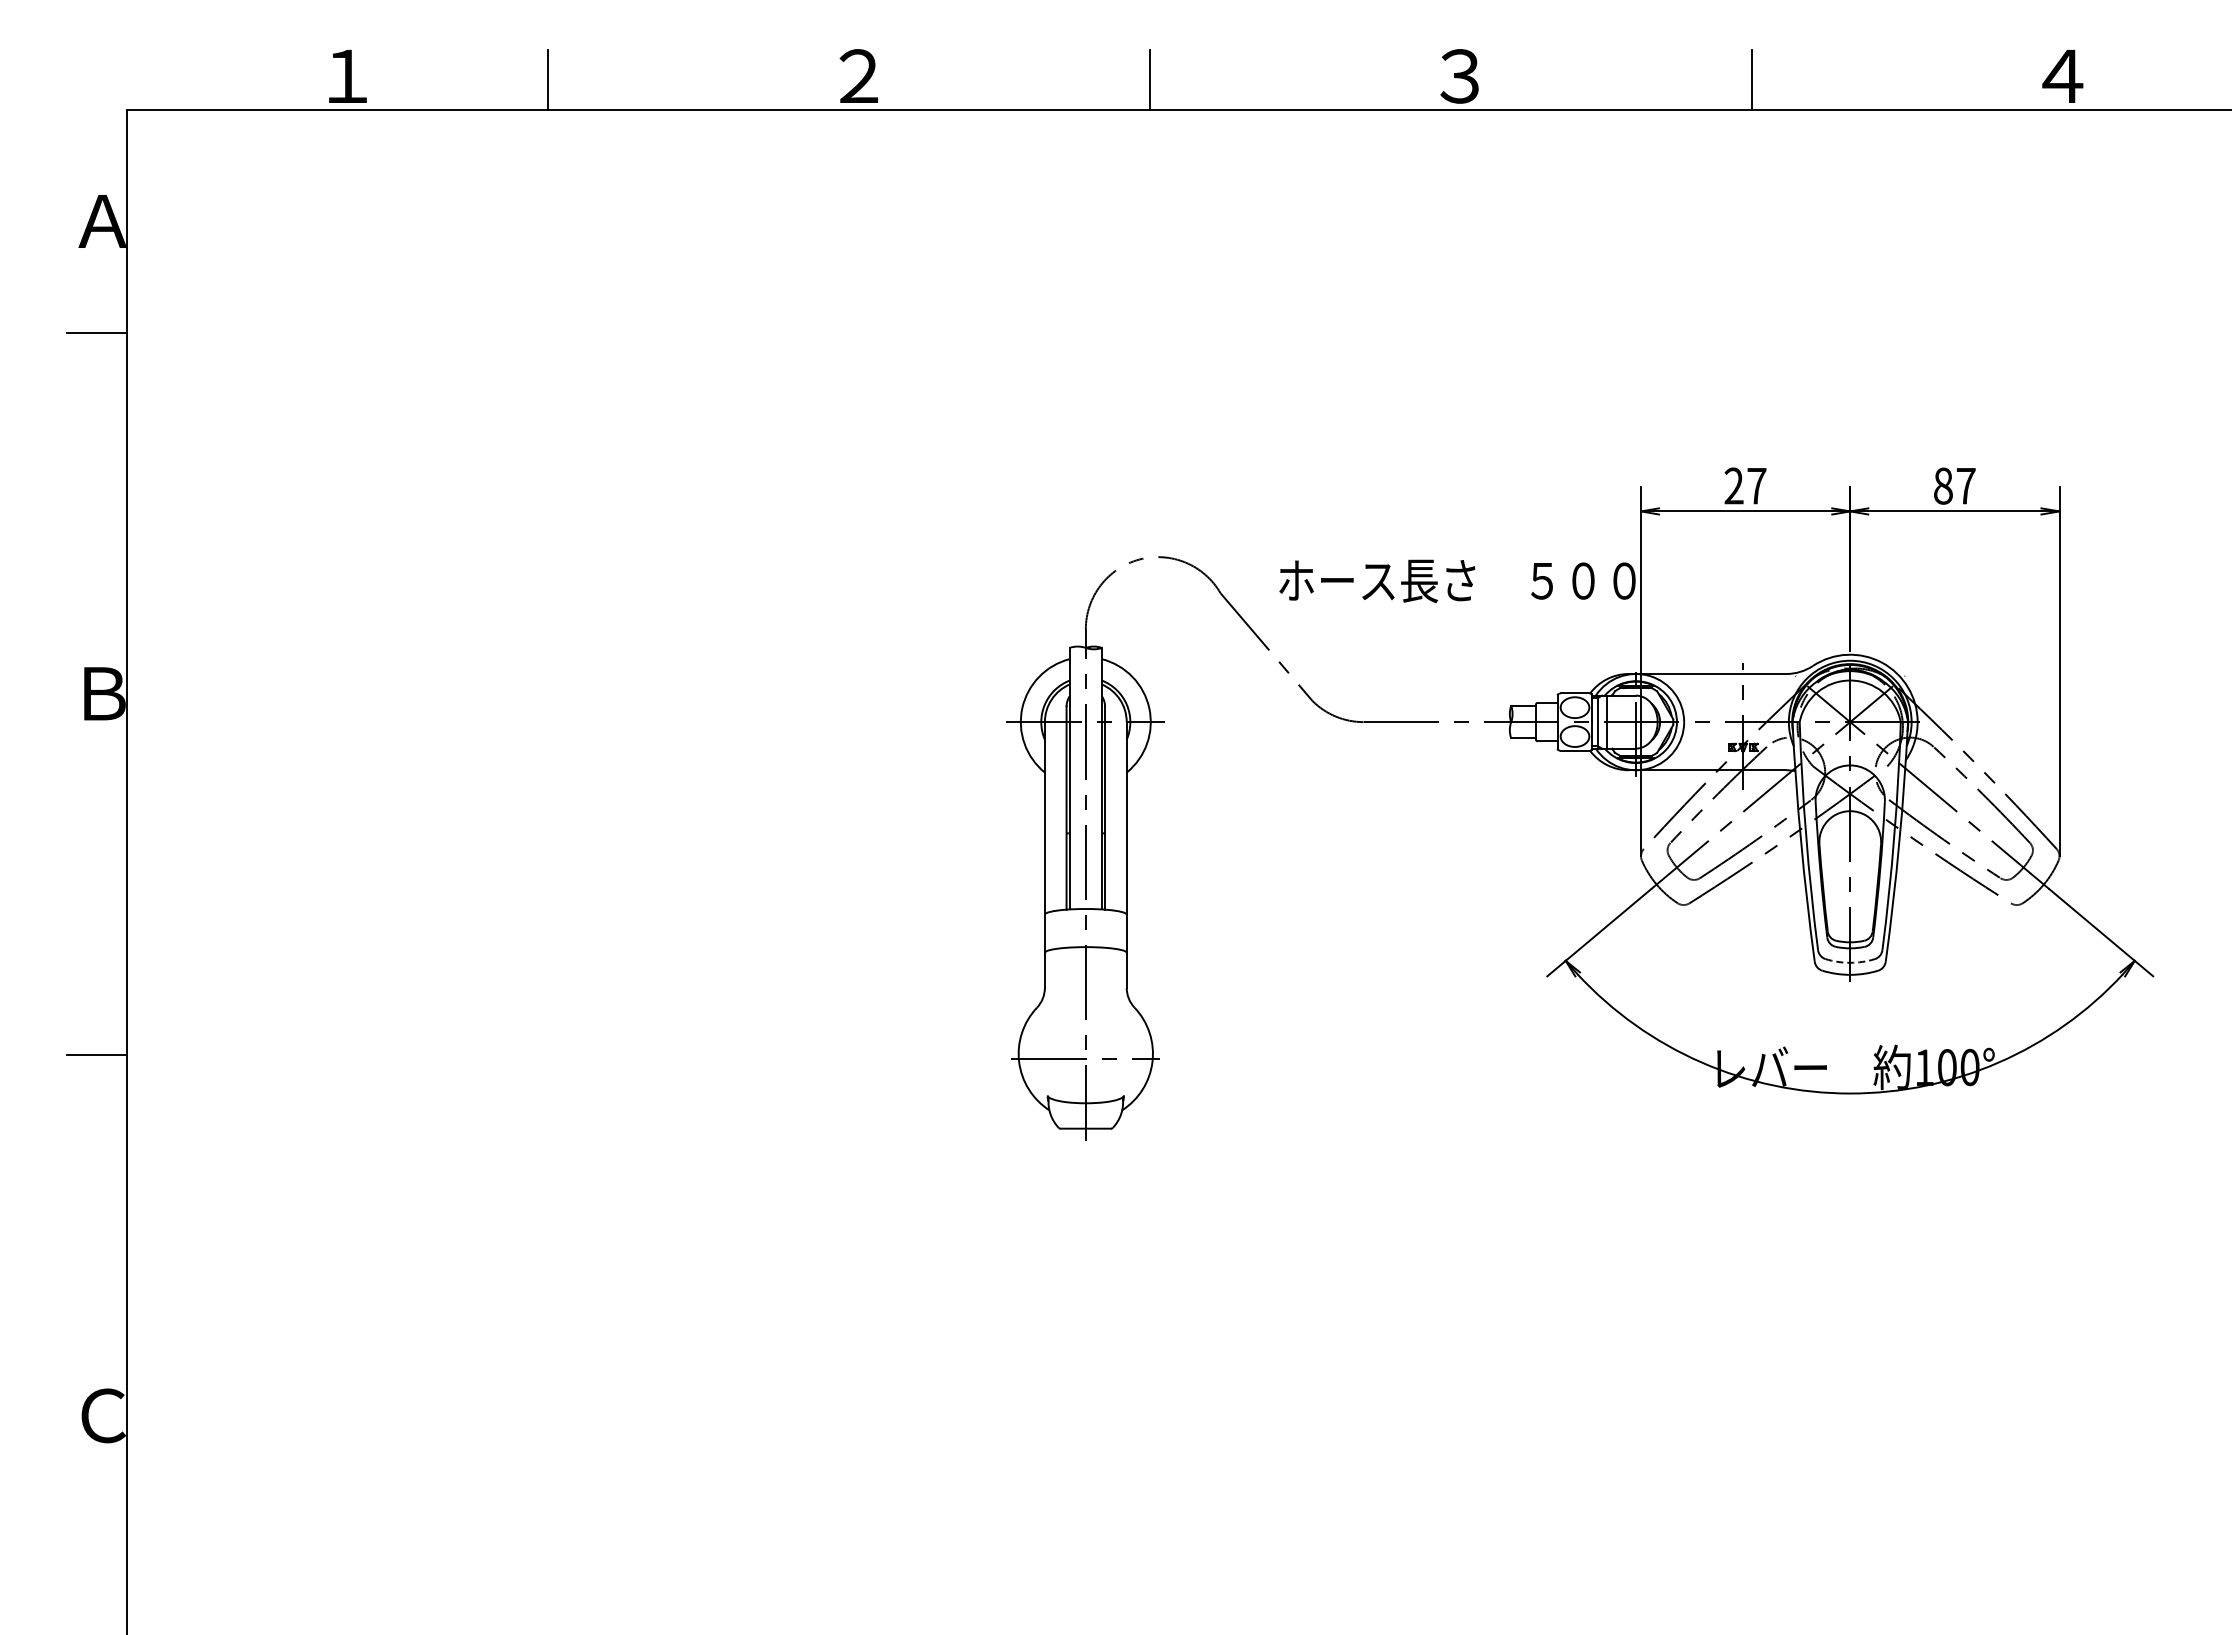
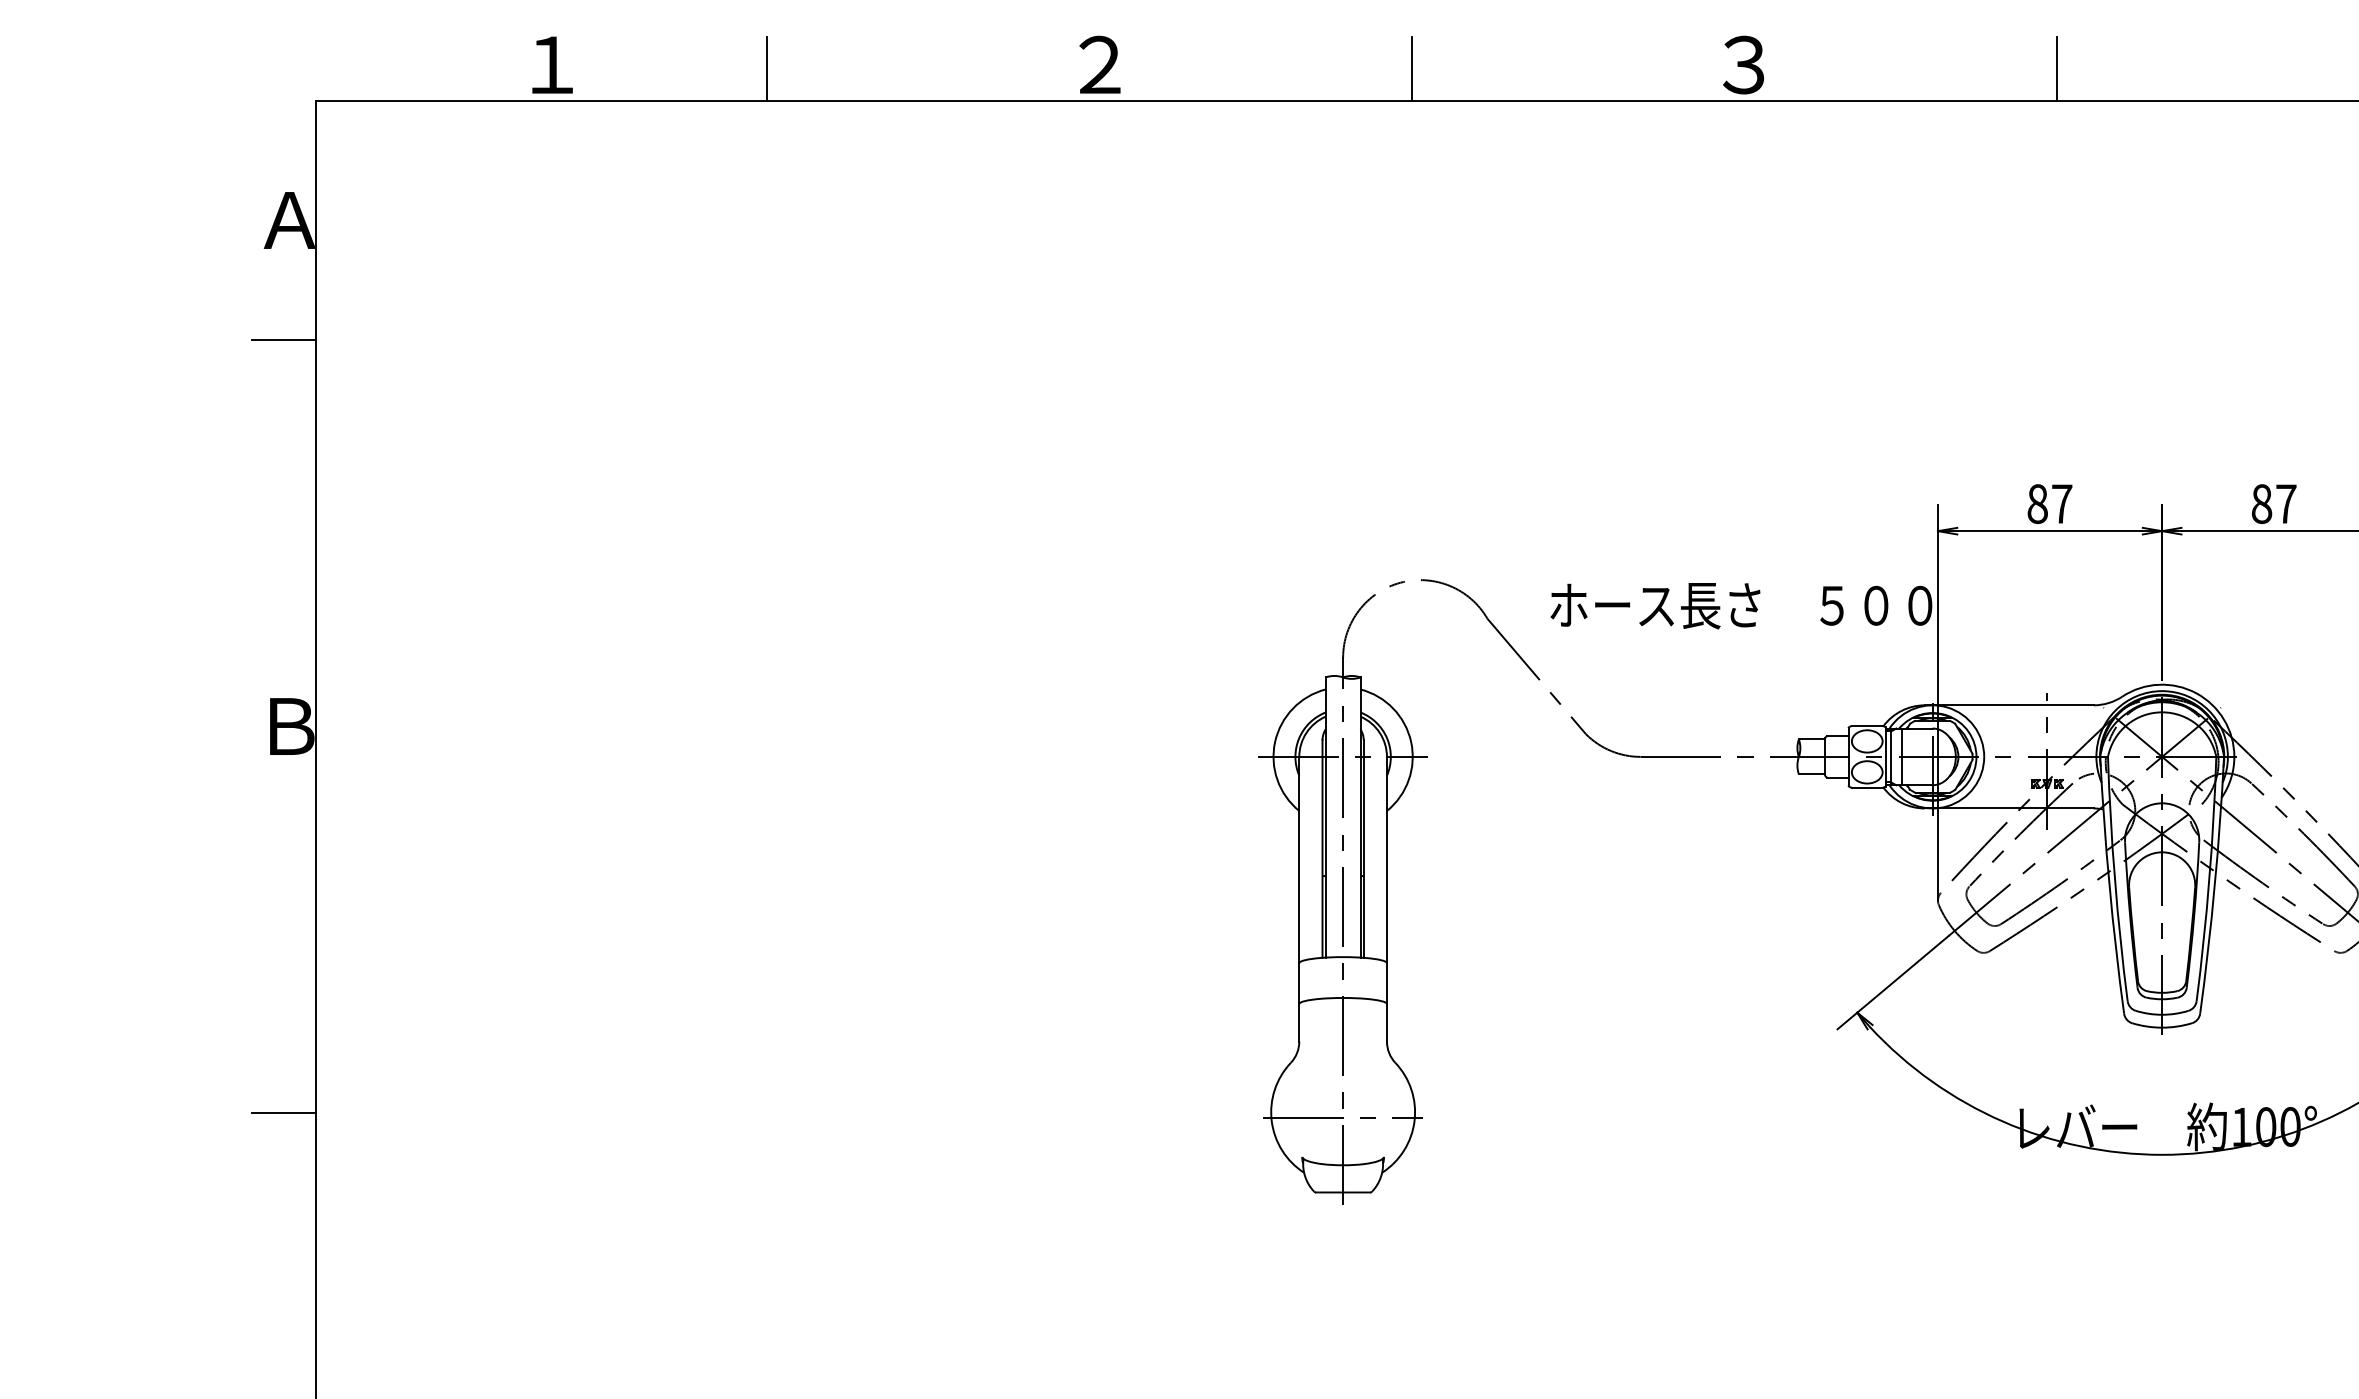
text: (1733, 485) -> (2037, 503), 27 -> 87
arc: (1850, 962) -> (2162, 1014), dashed -> solid

